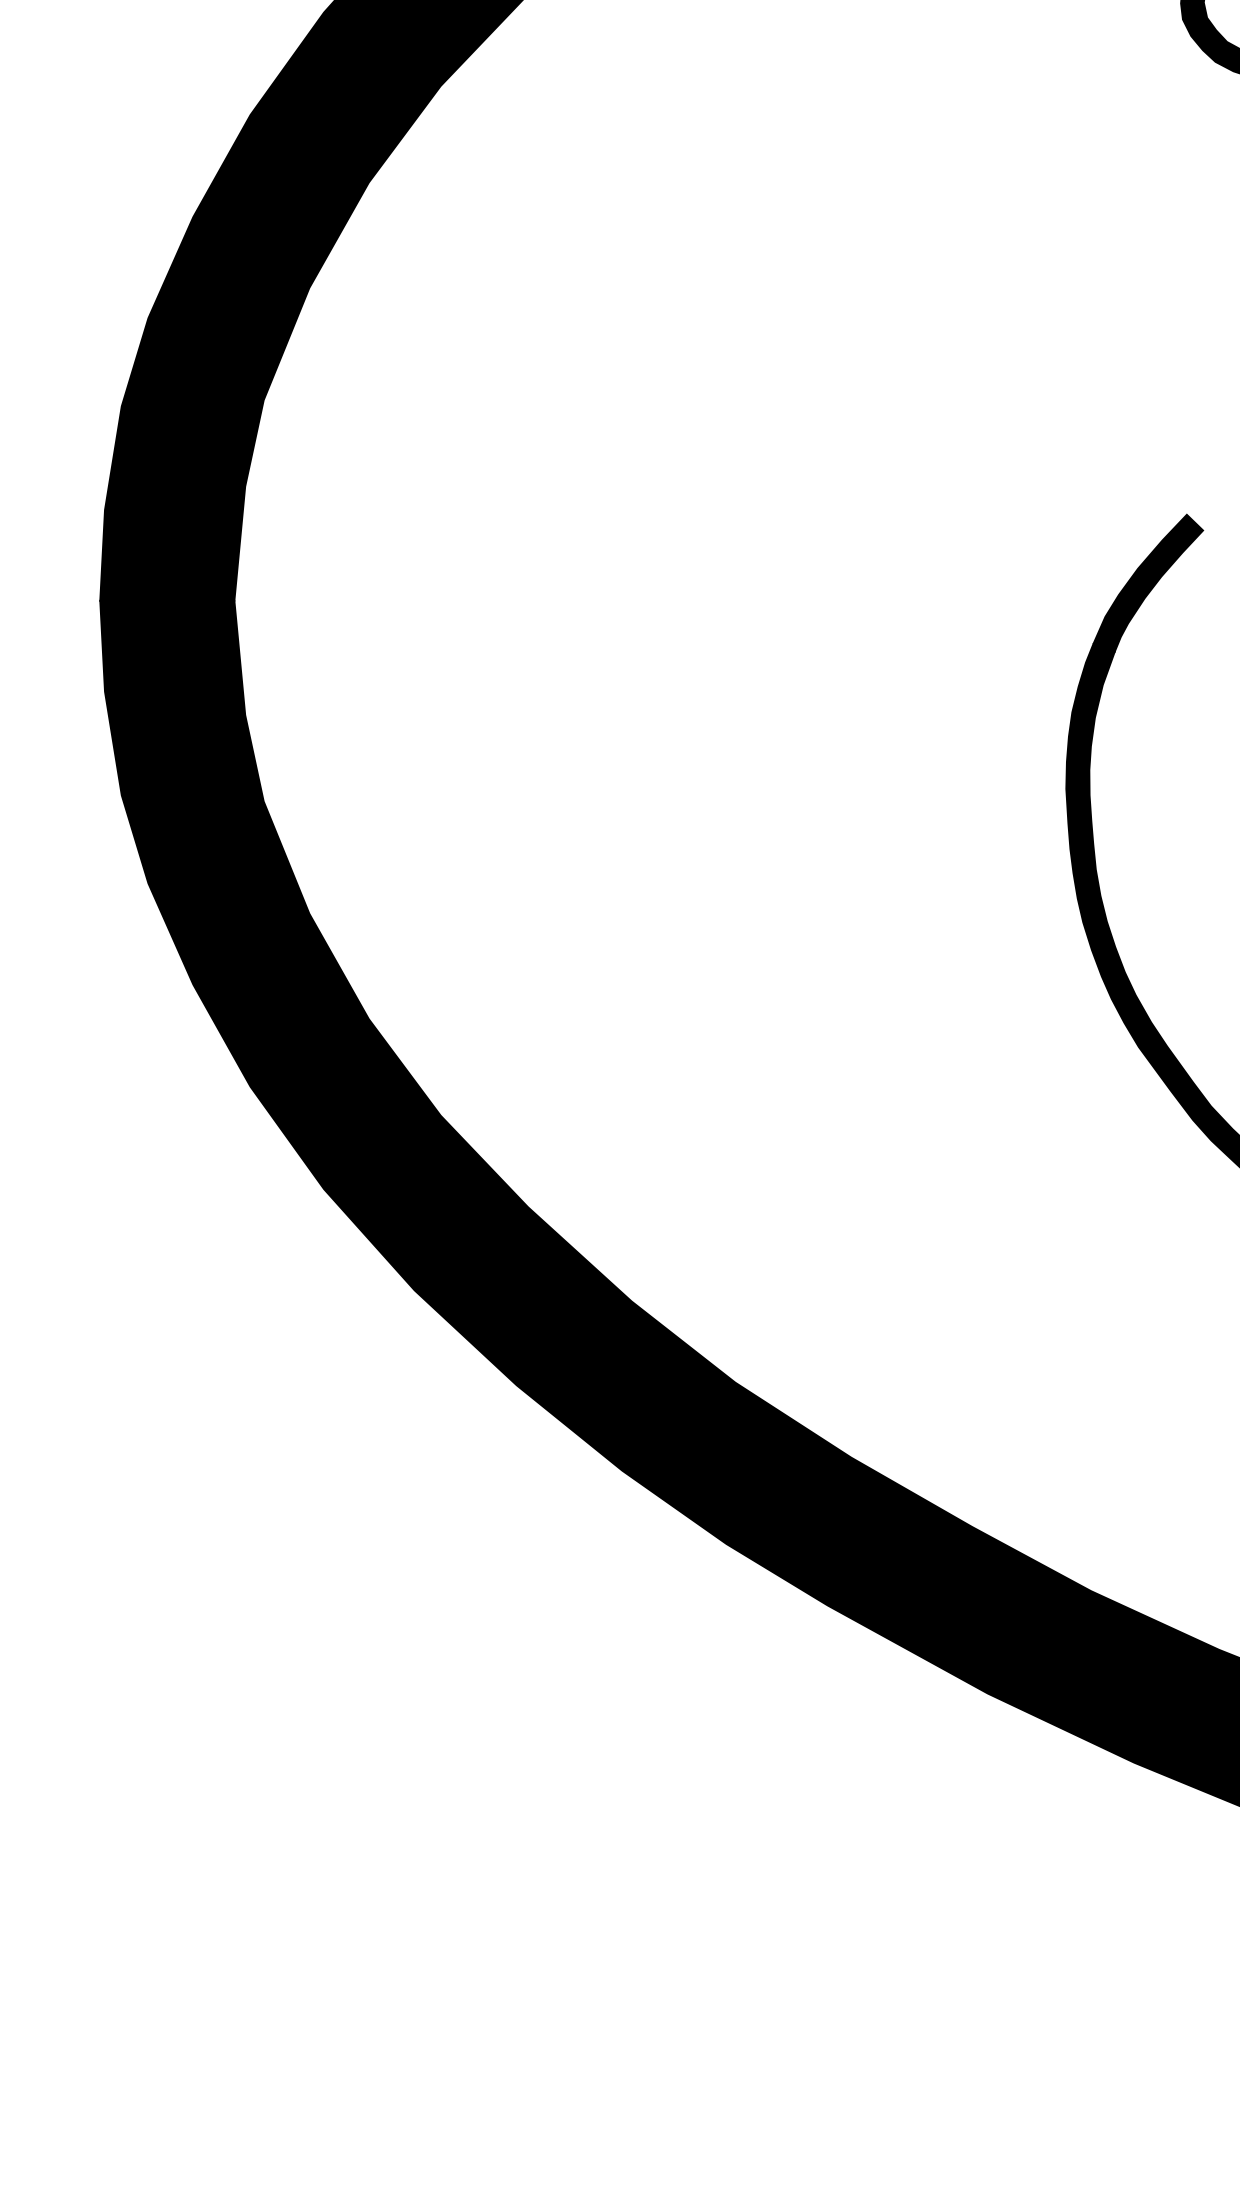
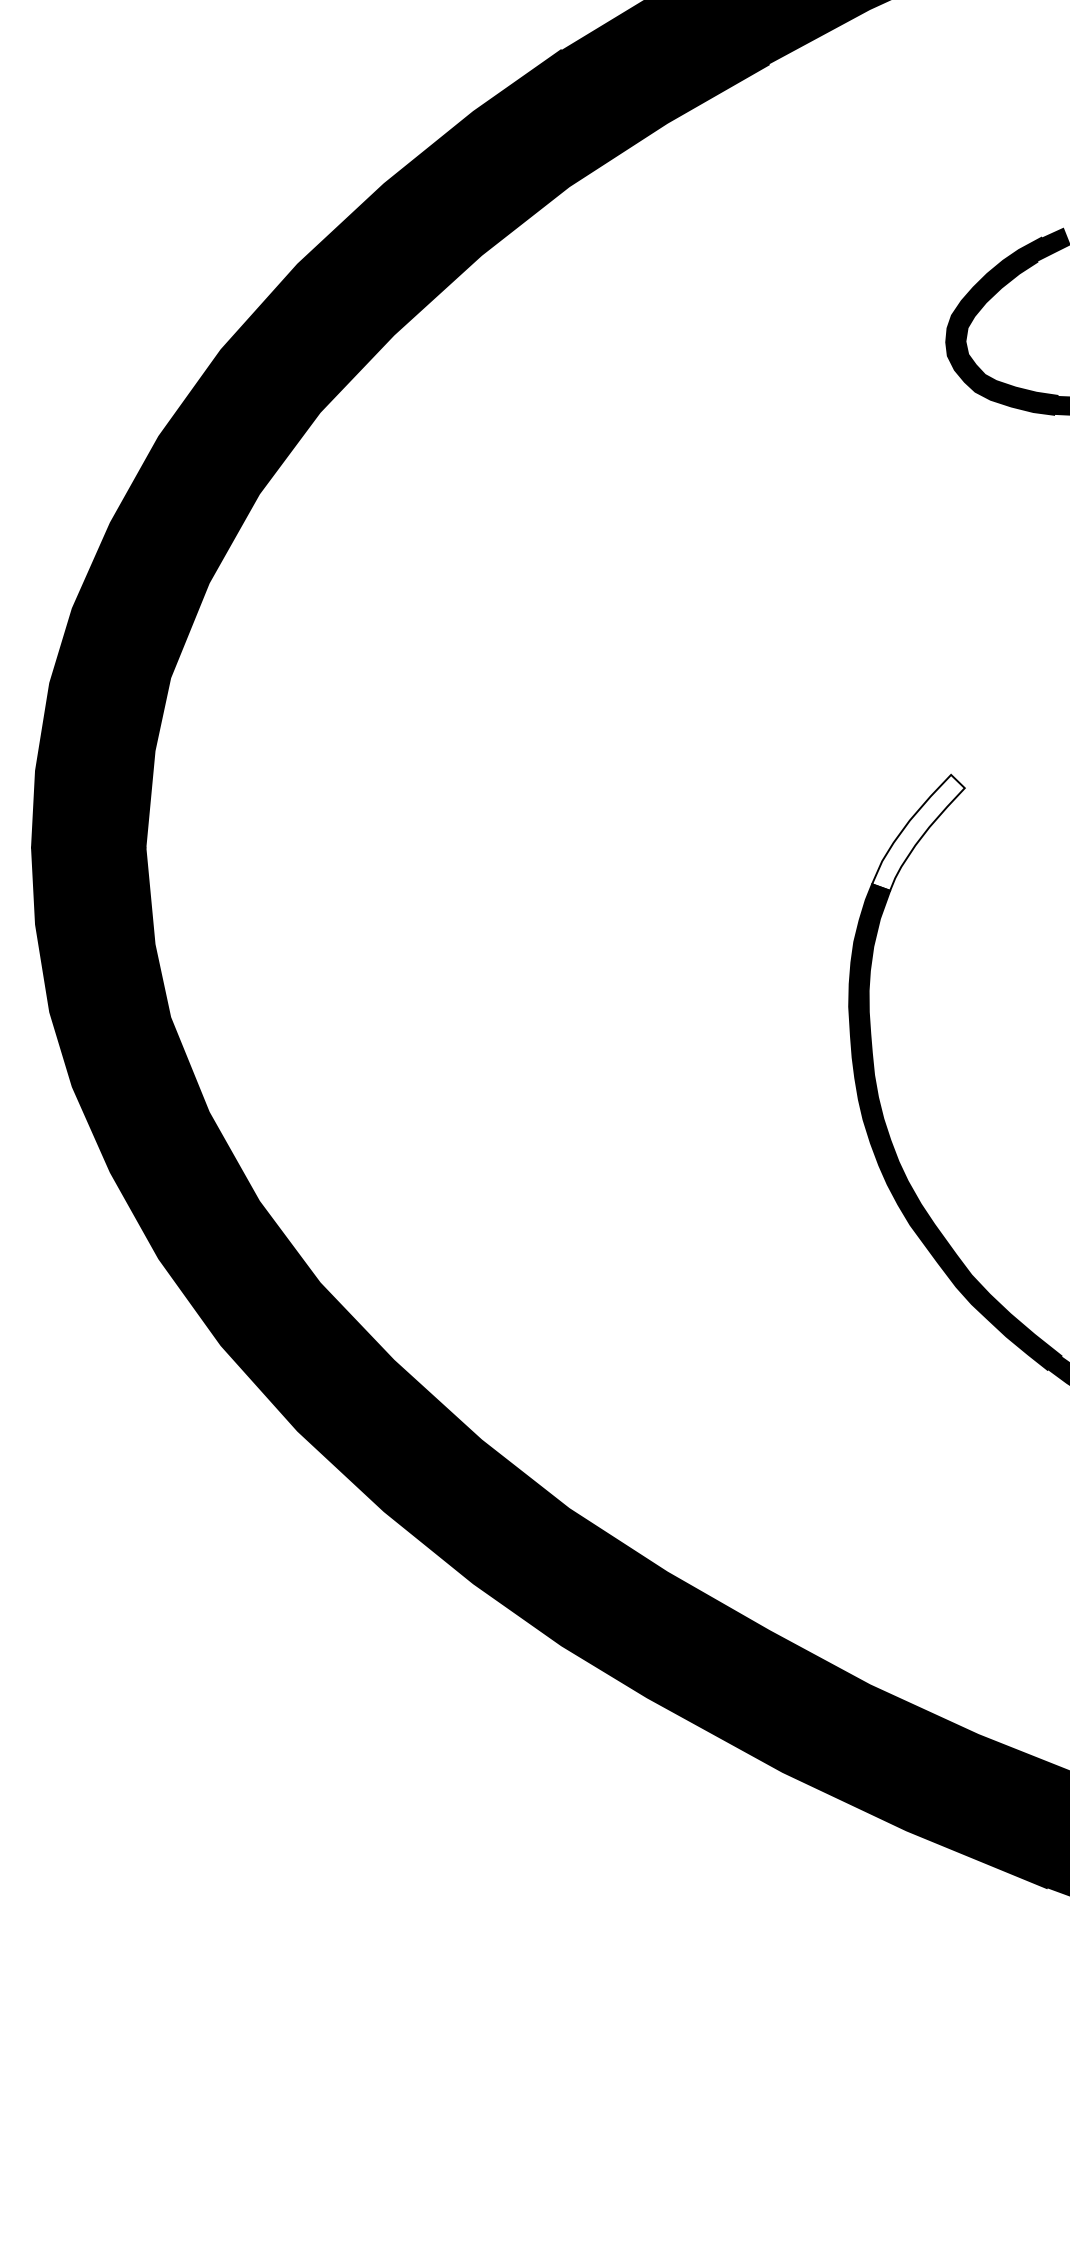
fill: (1148, 582) -> (918, 832), removed

